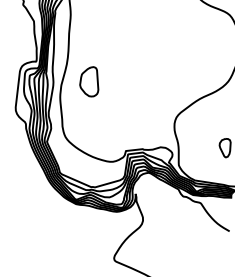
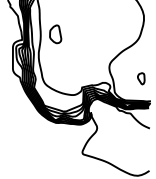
part: (89, 81) -> (55, 34), moved

